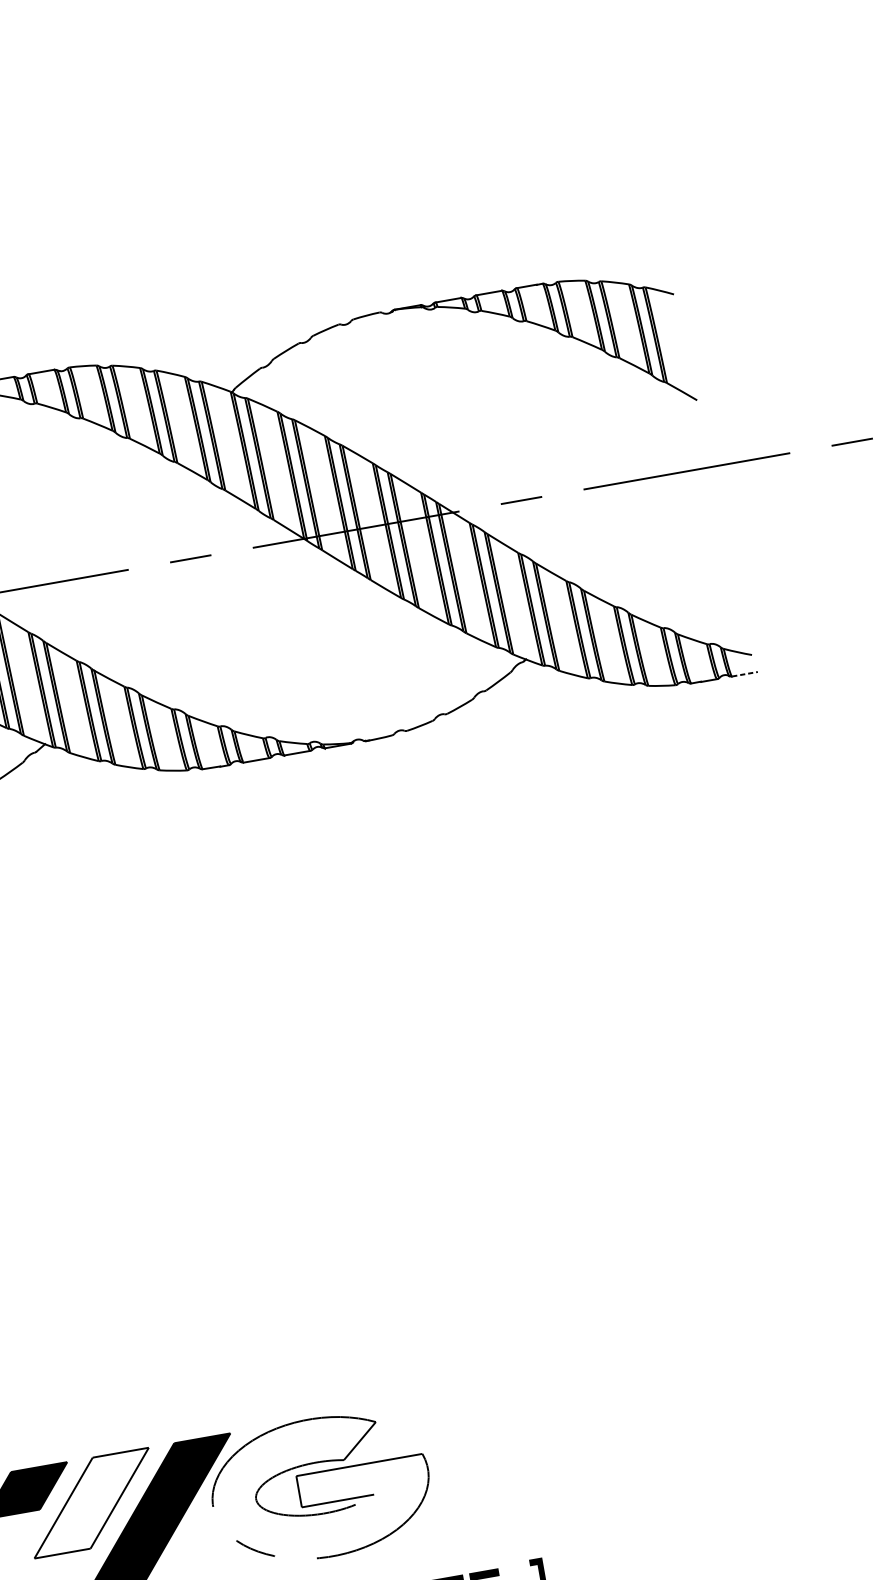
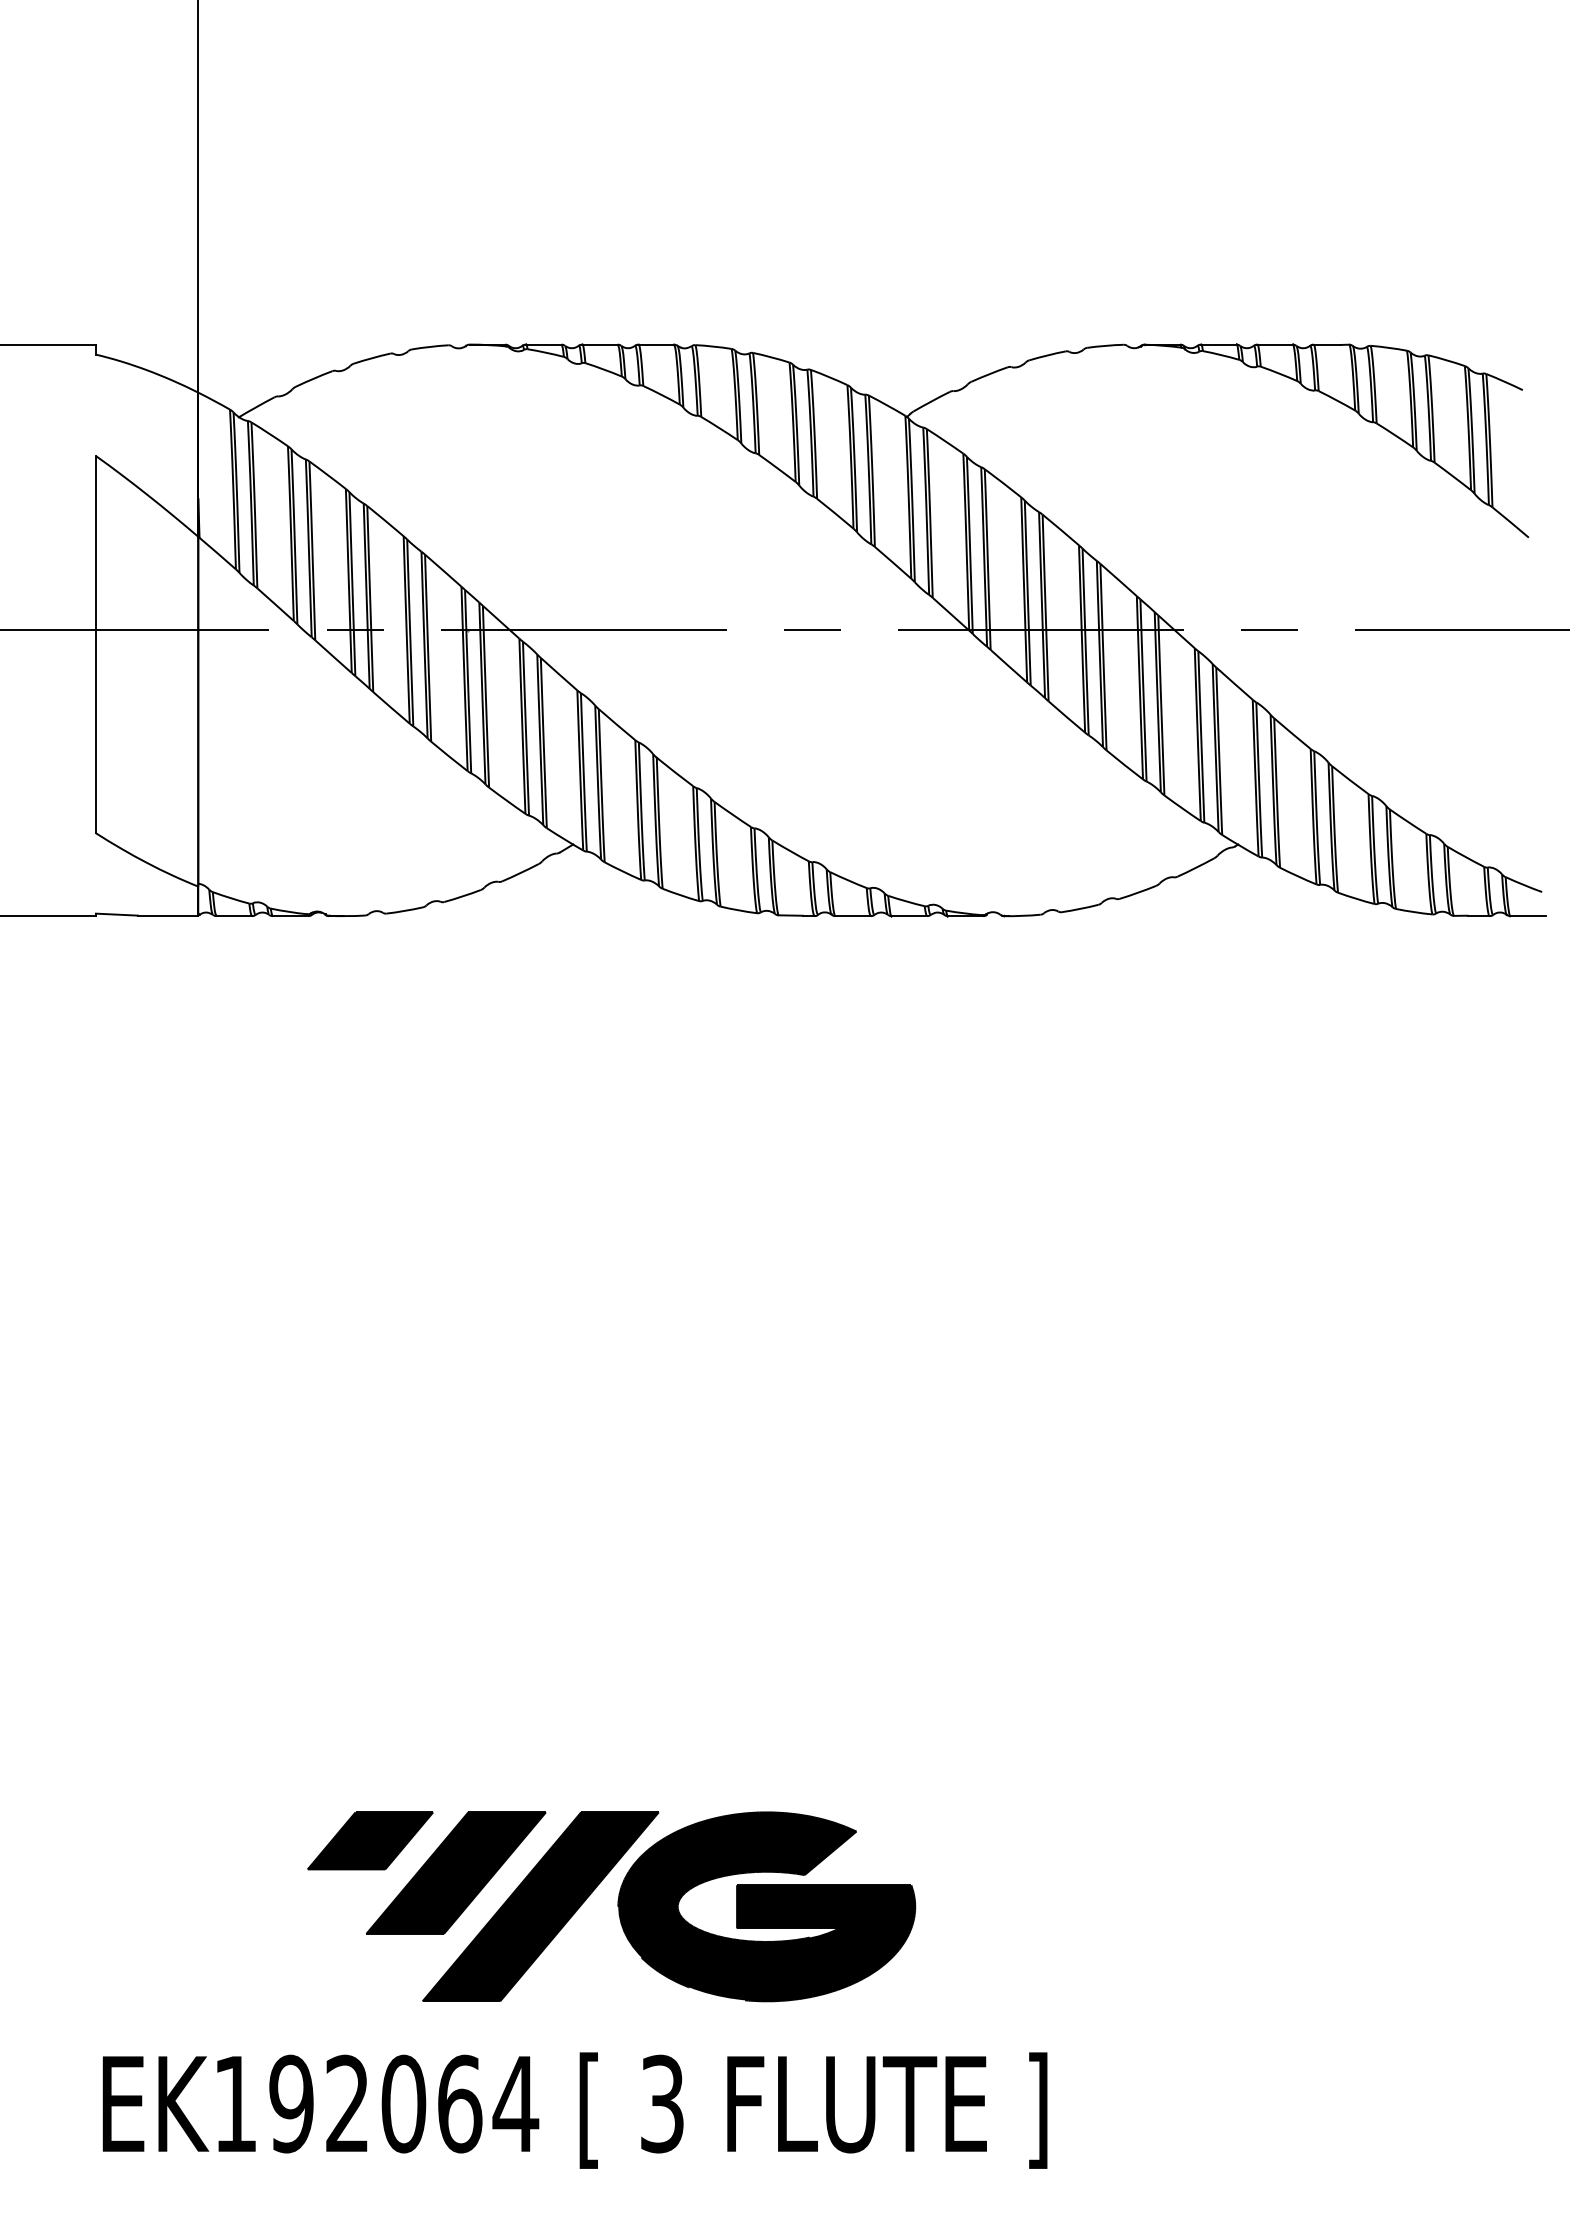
line: (745, 674) -> (1528, 916), dashed -> solid
fill: (320, 1487) -> (766, 1906), added
fill: (91, 1502) -> (455, 1872), added

